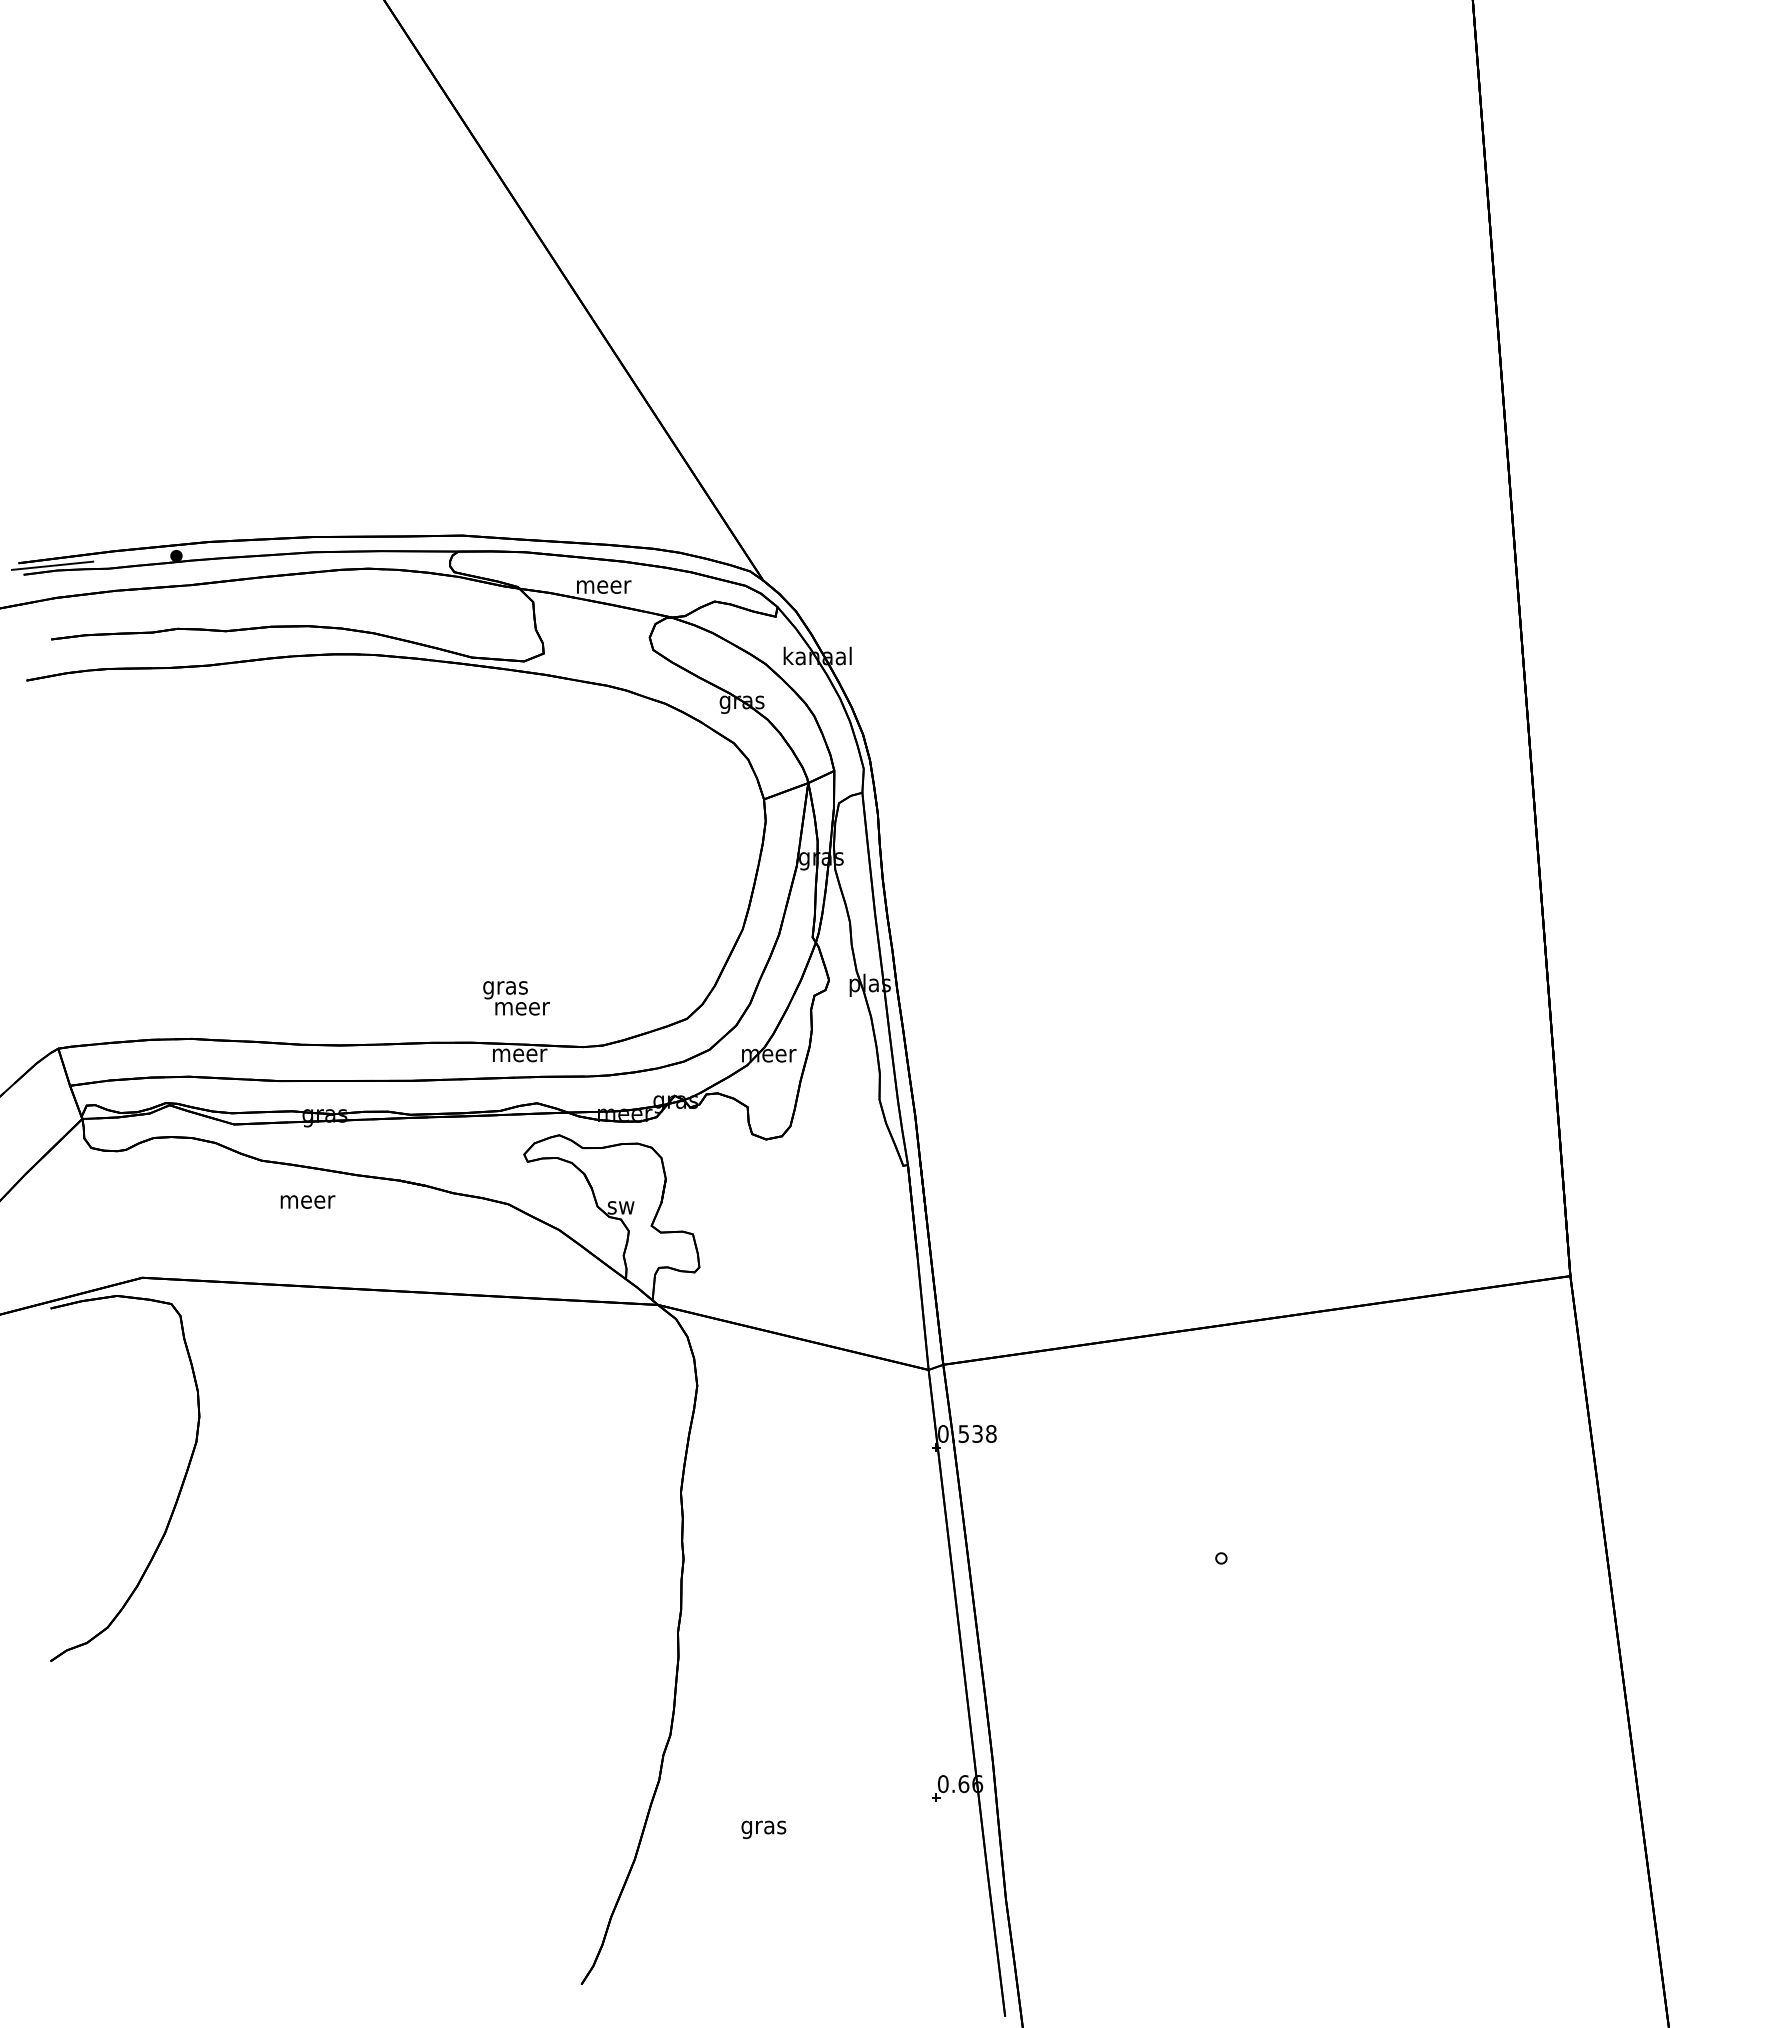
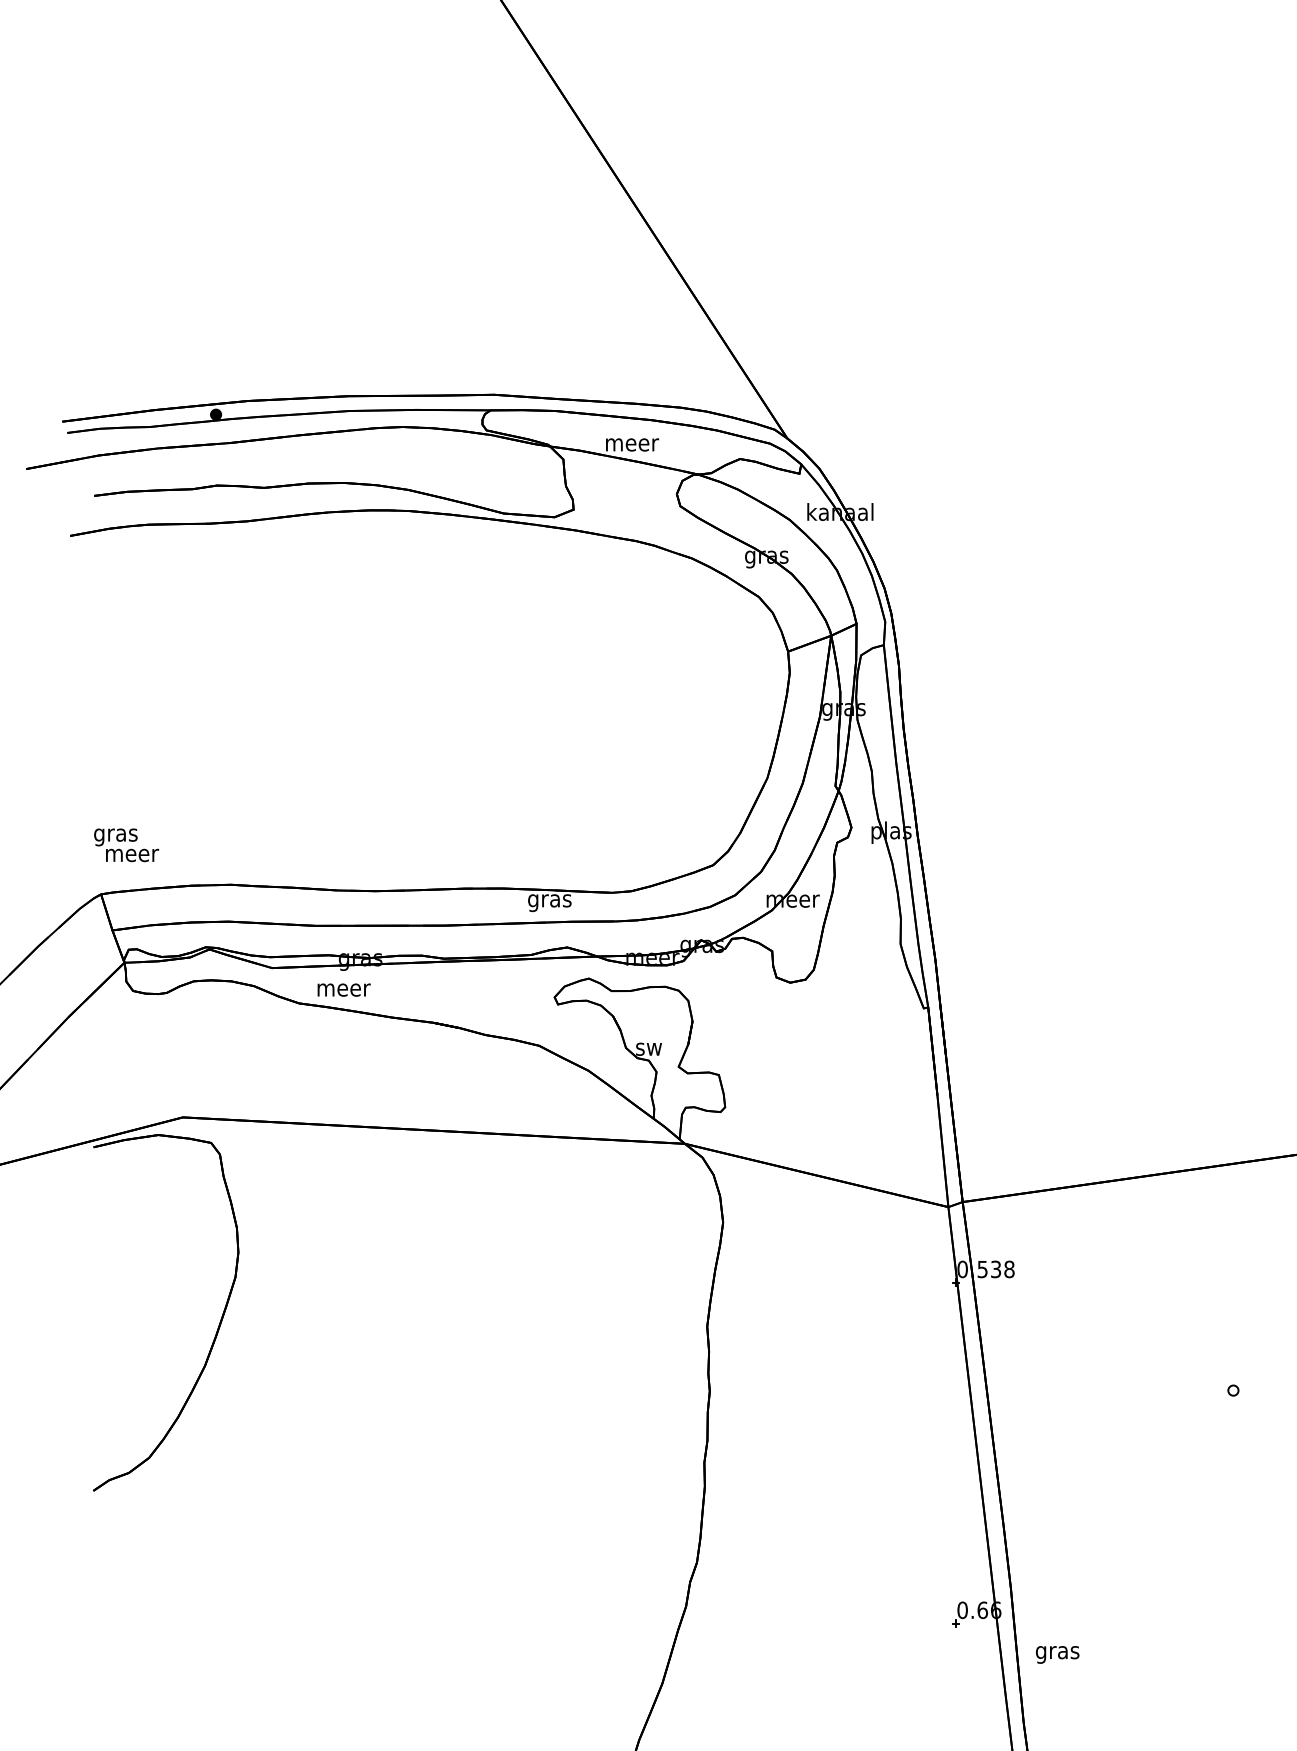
line: (52, 565) -> (95, 423), removed
text: (516, 998) -> (126, 845), moved
text: (520, 1057) -> (551, 902), meer -> gras
text: (307, 1201) -> (343, 989), moved
text: (763, 1829) -> (1057, 1654), moved

